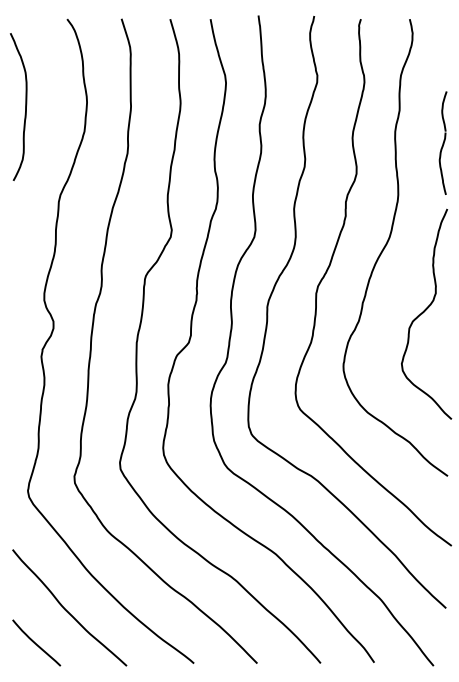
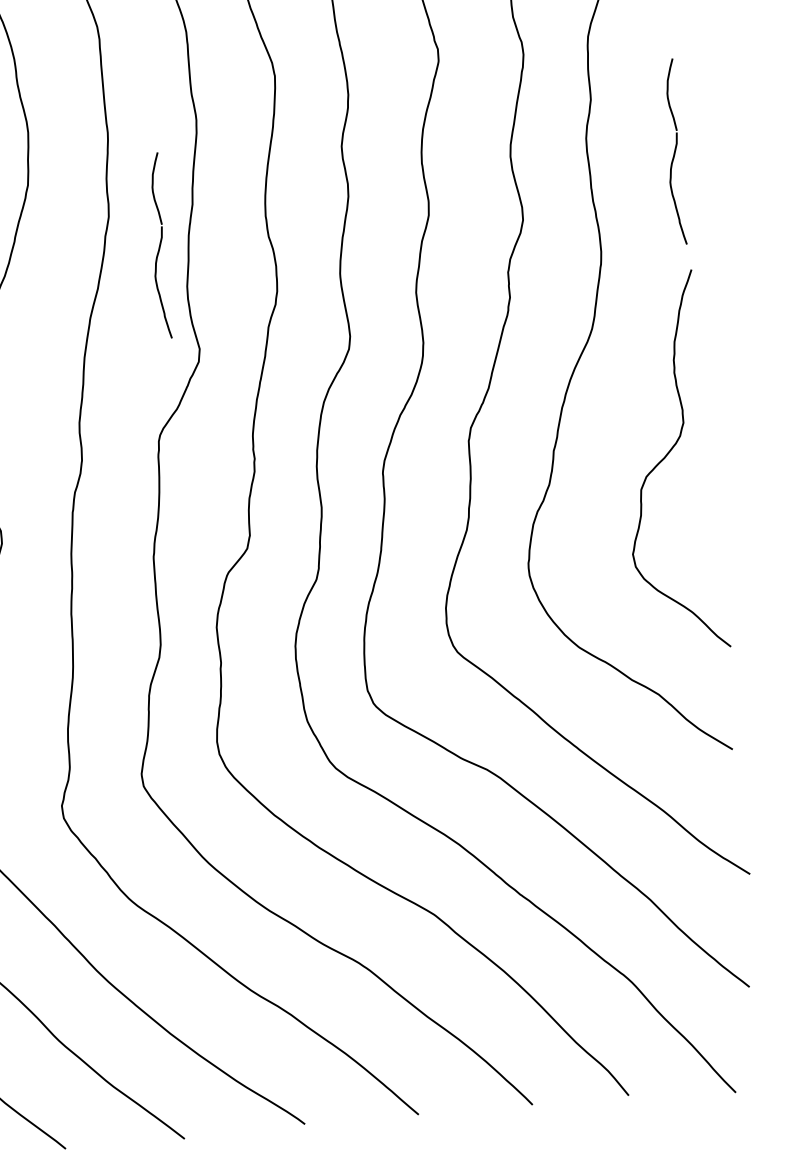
part: (153, 170) -> (157, 244), added

